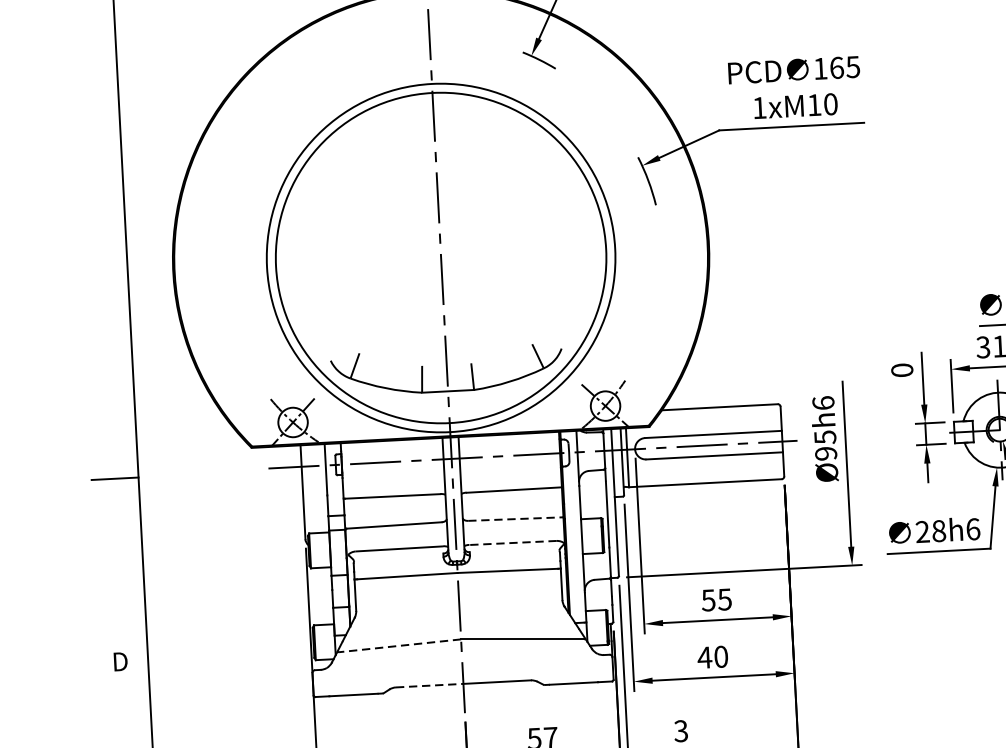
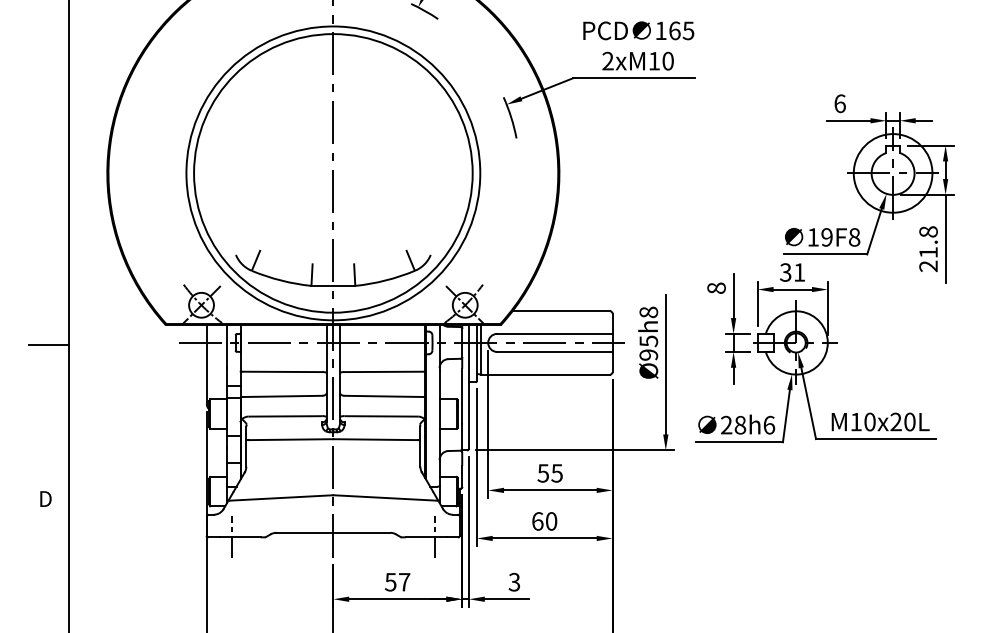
text: (758, 107) -> (607, 60), 1xM10 -> 2xM10
text: (902, 369) -> (716, 287), 0 -> 8
text: (823, 403) -> (648, 312), Ø95h6 -> Ø95h8
line: (516, 519) -> (385, 396), dashed -> solid
line: (512, 543) -> (380, 416), dashed -> solid
line: (399, 645) -> (281, 497), dashed -> solid
text: (704, 657) -> (537, 521), 40 -> 60
line: (584, 681) -> (435, 536), added
line: (430, 685) -> (305, 532), dashed -> solid
line: (342, 694) -> (231, 536), added

